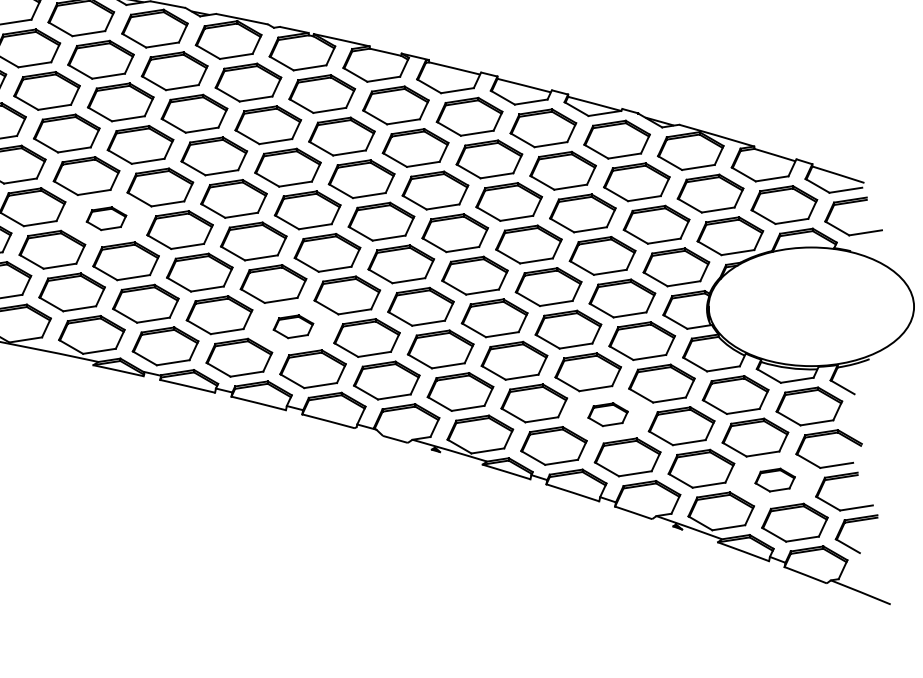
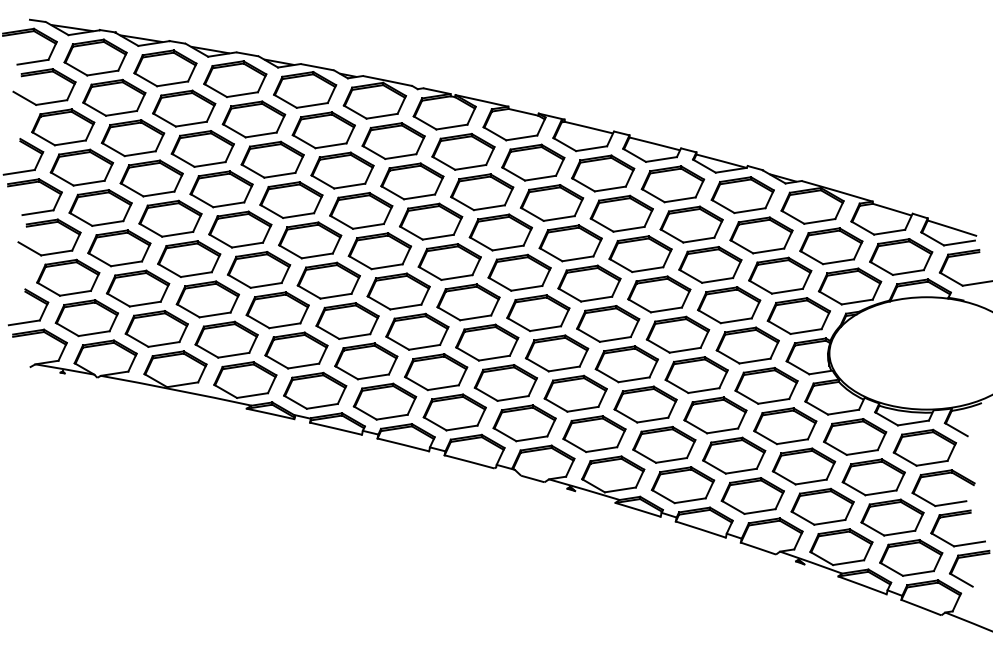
part: (106, 218) -> (259, 269), size x1.67
part: (293, 326) -> (436, 372), size x1.67
part: (608, 414) -> (734, 455), size x1.67
part: (775, 480) -> (892, 517), size x1.67

